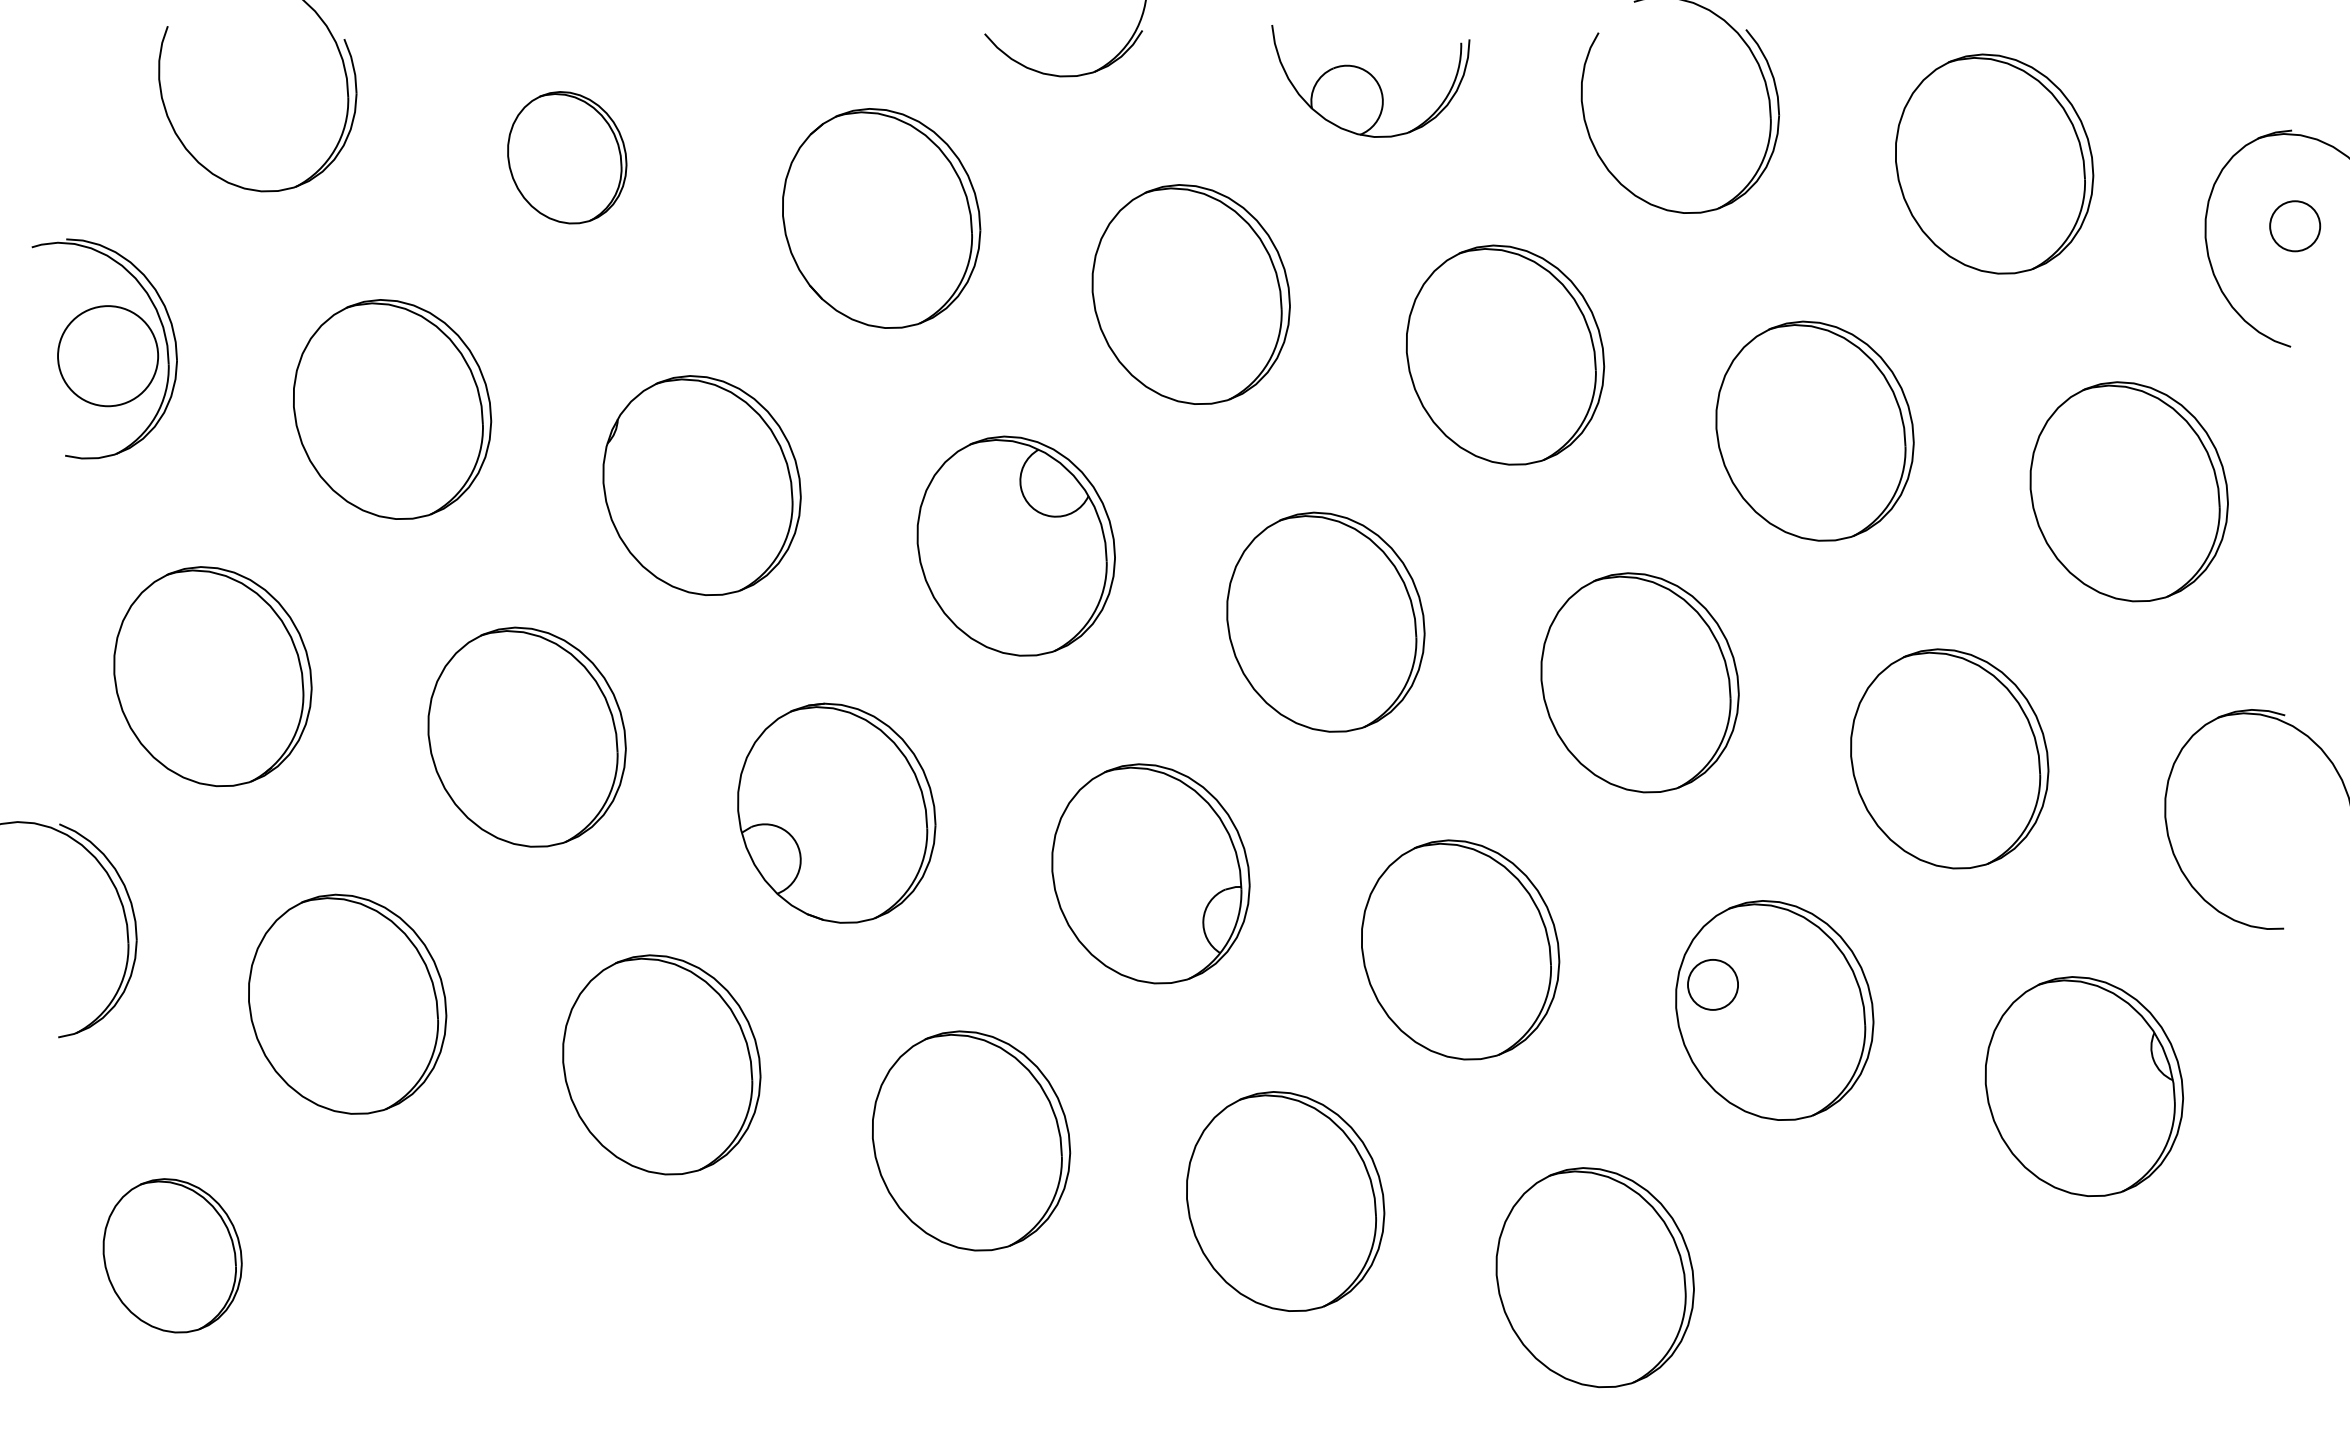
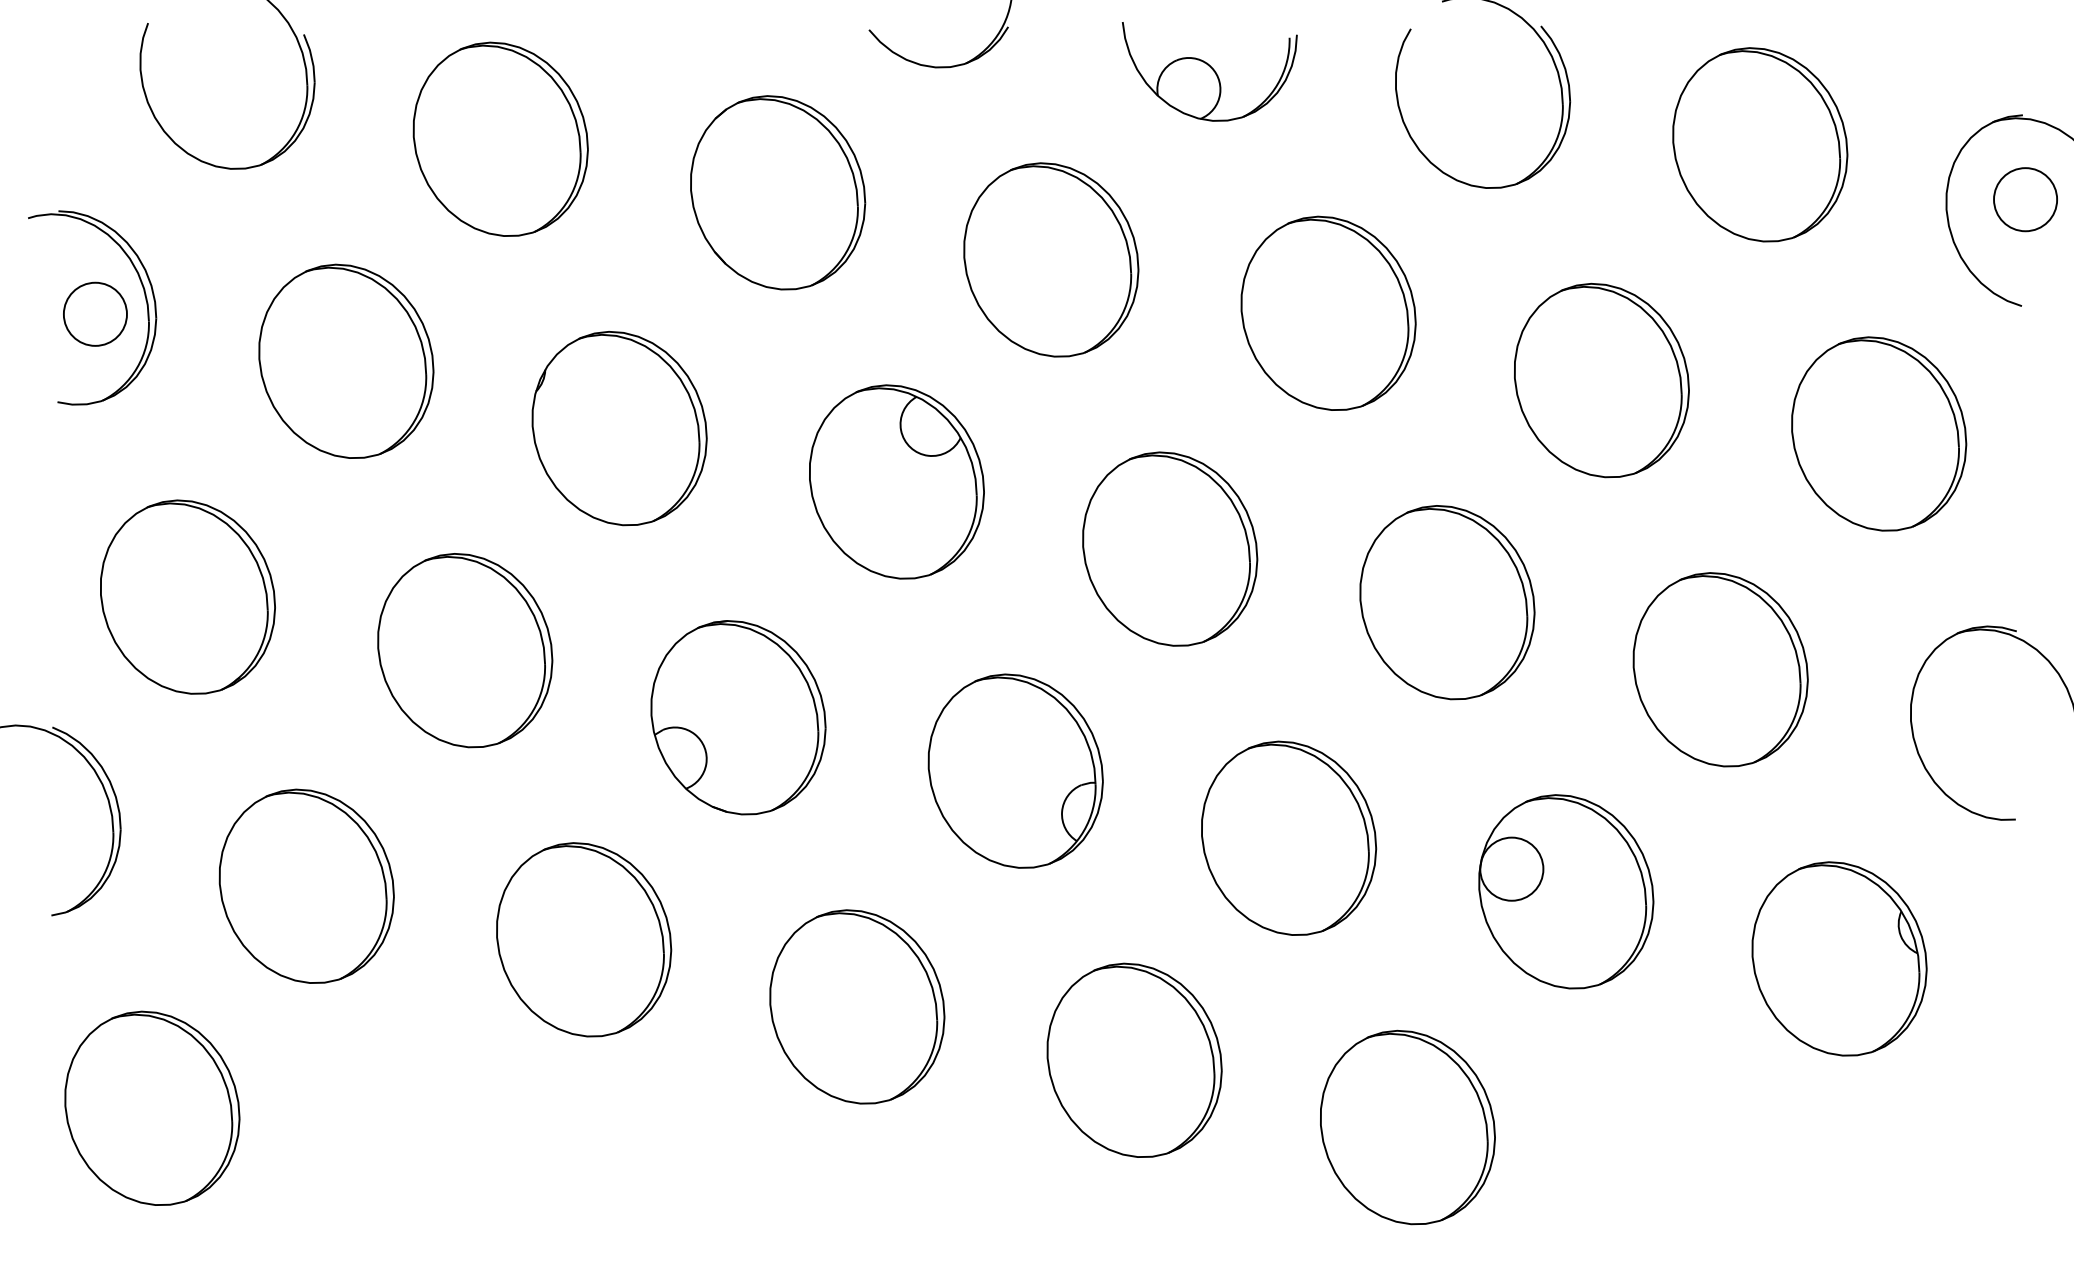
part: (567, 156) -> (500, 138), size x1.67
circle: (2295, 226) -> (2025, 199), size x1.43
circle: (107, 355) -> (94, 313), size x0.71
circle: (1712, 984) -> (1511, 868), size x1.43
part: (172, 1254) -> (152, 1107), size x1.43

